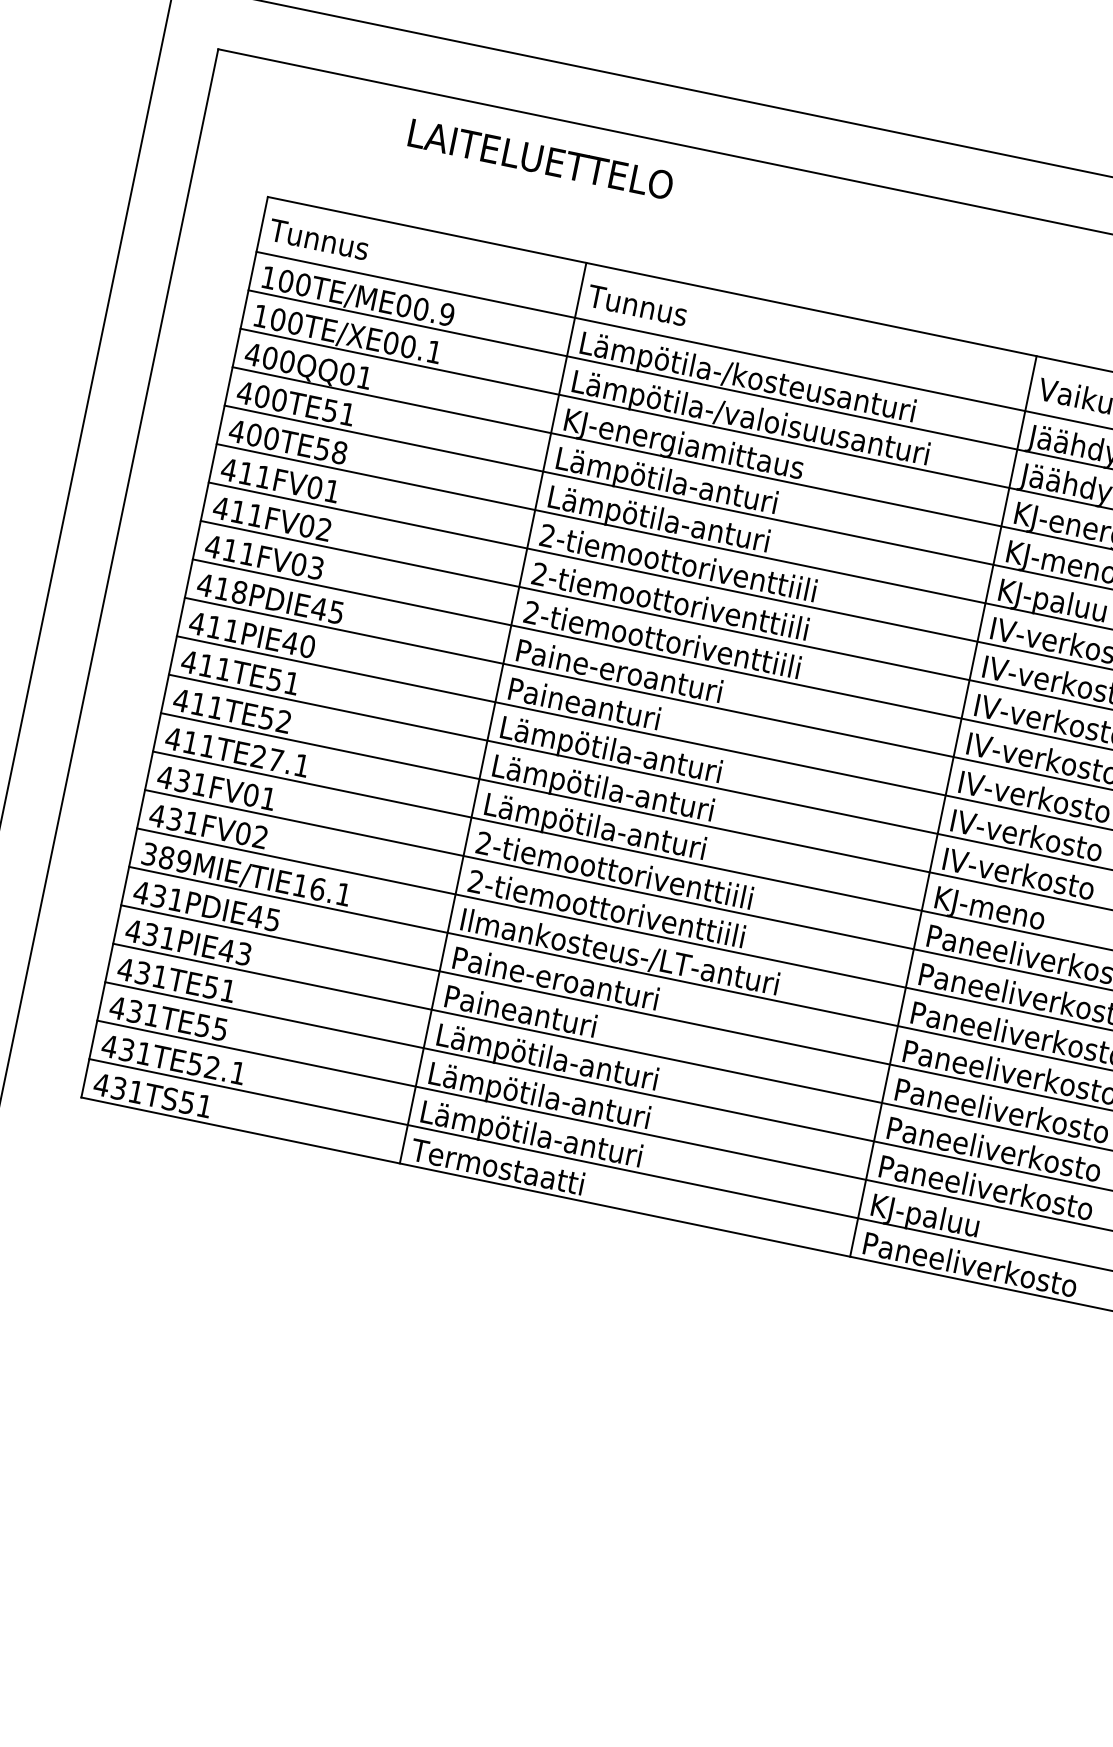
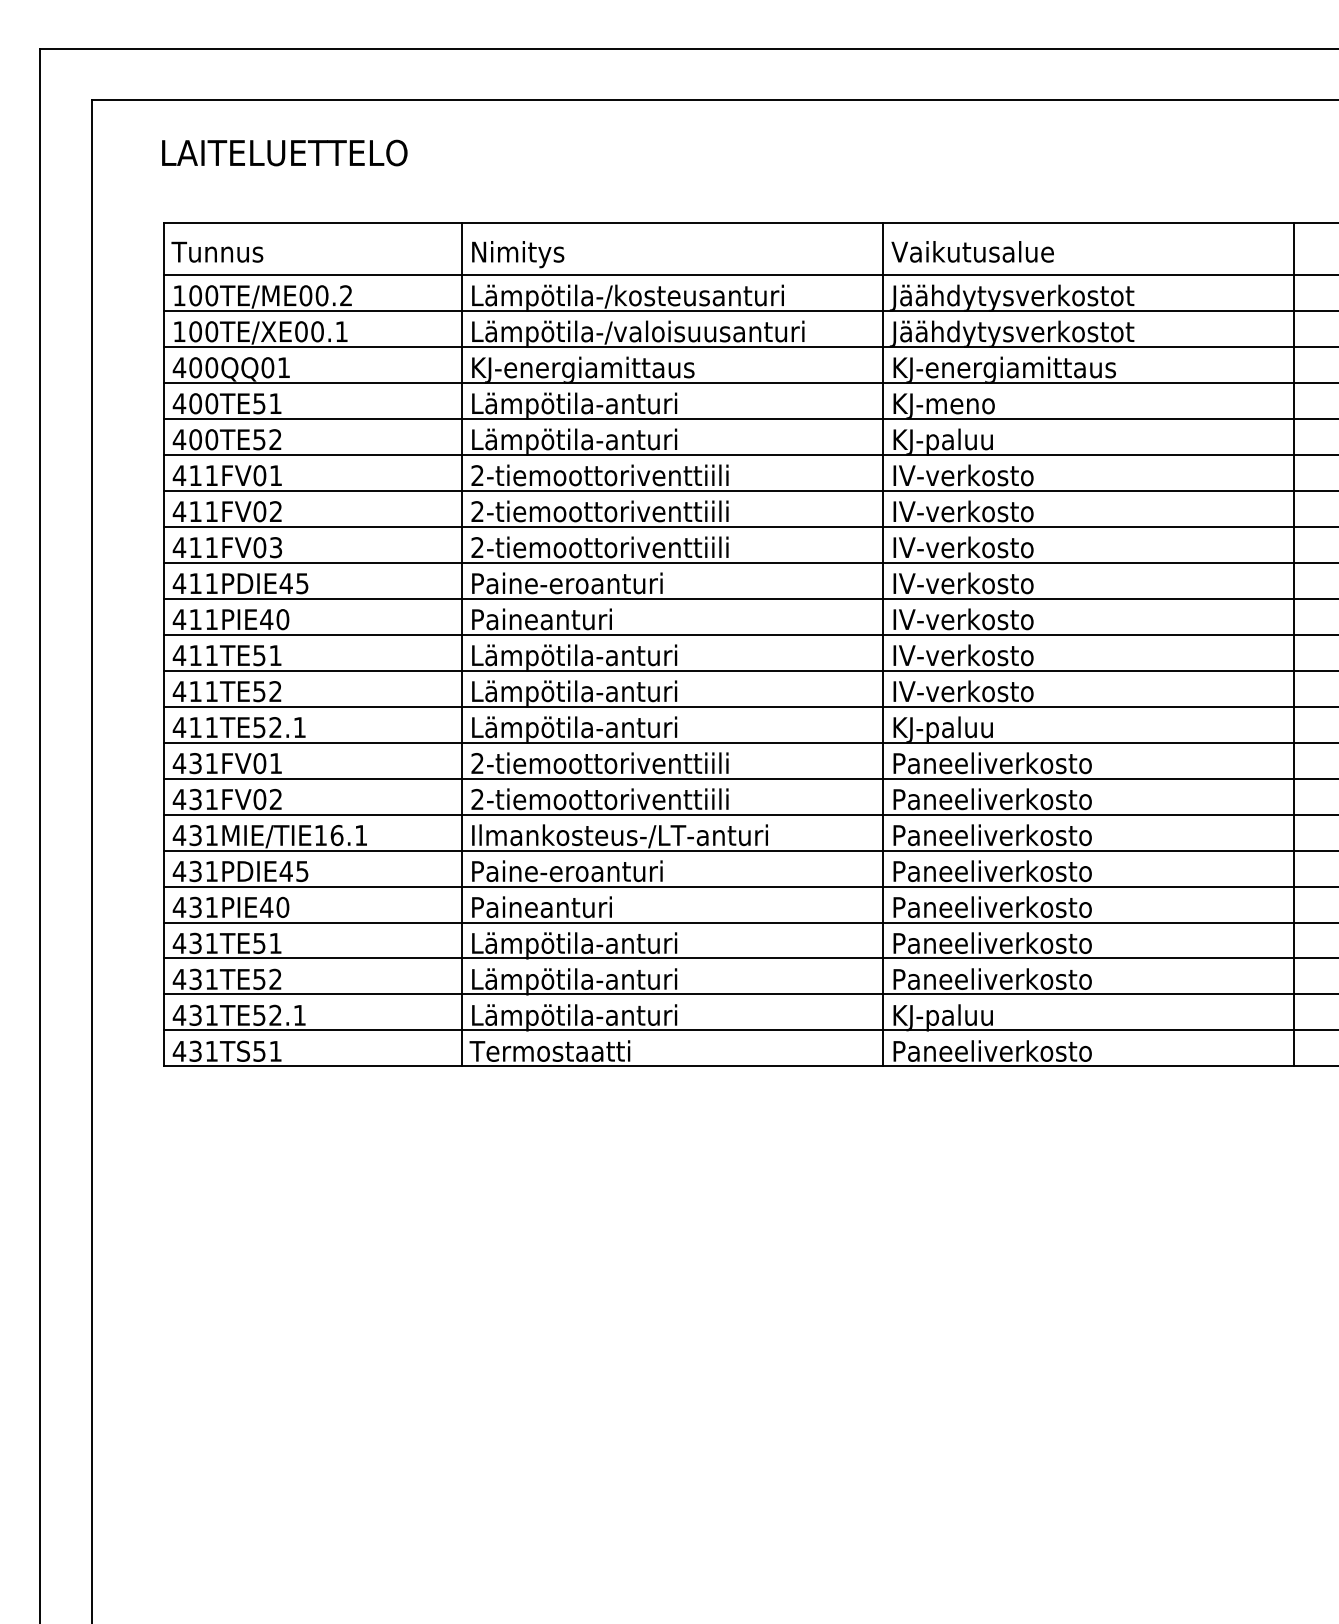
text: (540, 158) -> (284, 152), moved
text: (638, 308) -> (516, 254), Tunnus -> Nimitys
text: (446, 314) -> (345, 295), 100TE/ME00.9 -> 100TE/ME00.2
text: (339, 452) -> (275, 439), 400TE58 -> 400TE52
text: (239, 592) -> (211, 583), 418PDIE45 -> 411PDIE45
text: (267, 758) -> (267, 727), 411TE27.1 -> 411TE52.1
text: (166, 857) -> (195, 835), 389MIE/TIE16.1 -> 431MIE/TIE16.1
text: (1007, 912) -> (960, 728), KJ-meno -> KJ-paluu
text: (243, 954) -> (282, 907), 431PIE43 -> 431PIE40
text: (220, 1028) -> (275, 978), 431TE55 -> 431TE52

